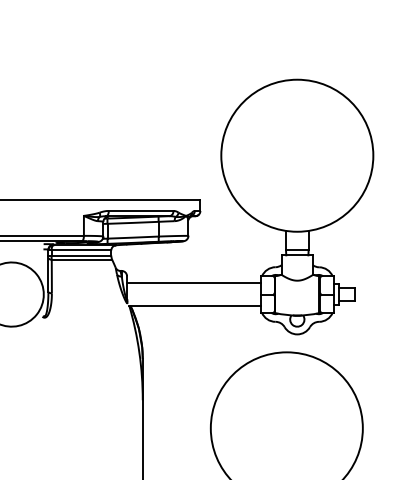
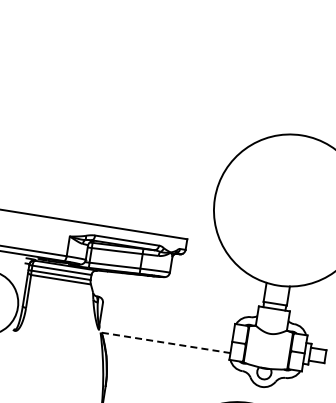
line: (193, 283) -> (167, 320), removed
line: (195, 305) -> (166, 342), solid -> dashed

